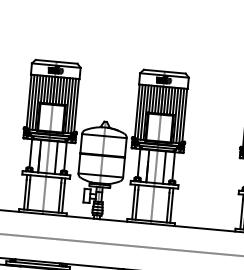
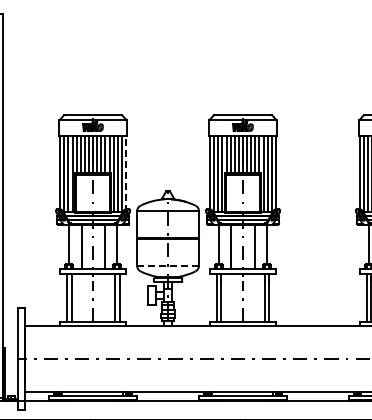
line: (76, 106) -> (126, 173), solid -> dashed
line: (101, 175) -> (168, 265), solid -> dashed

